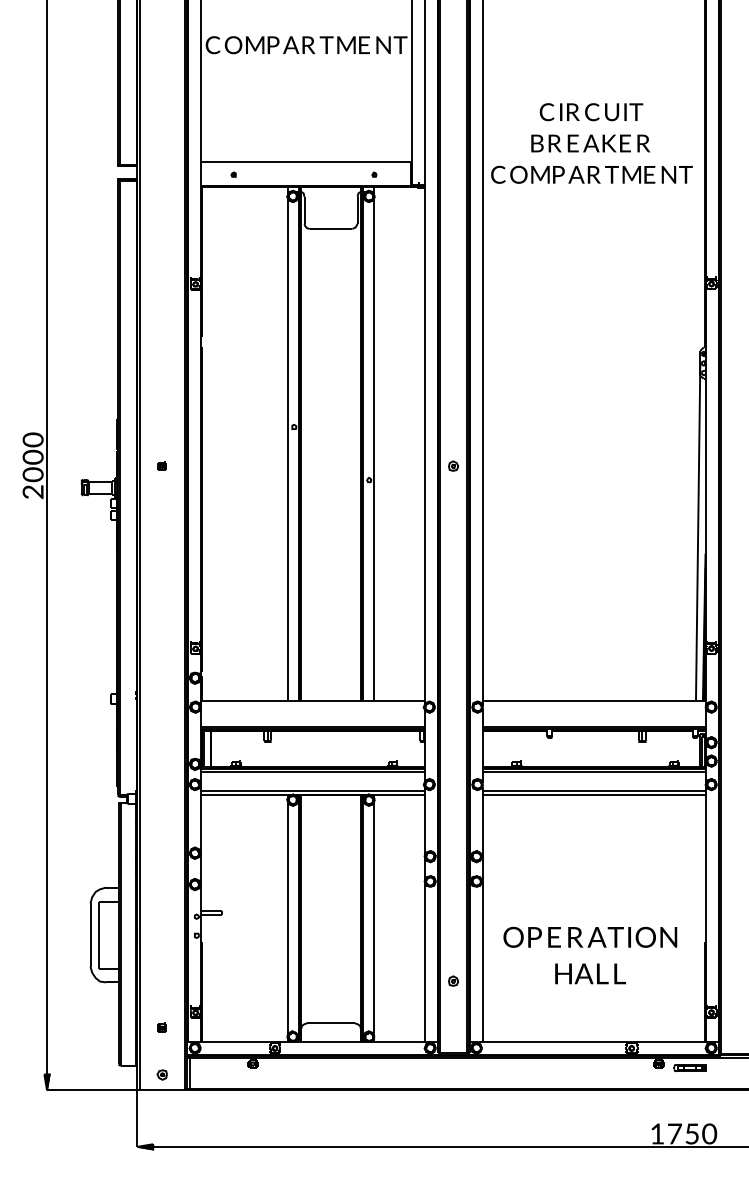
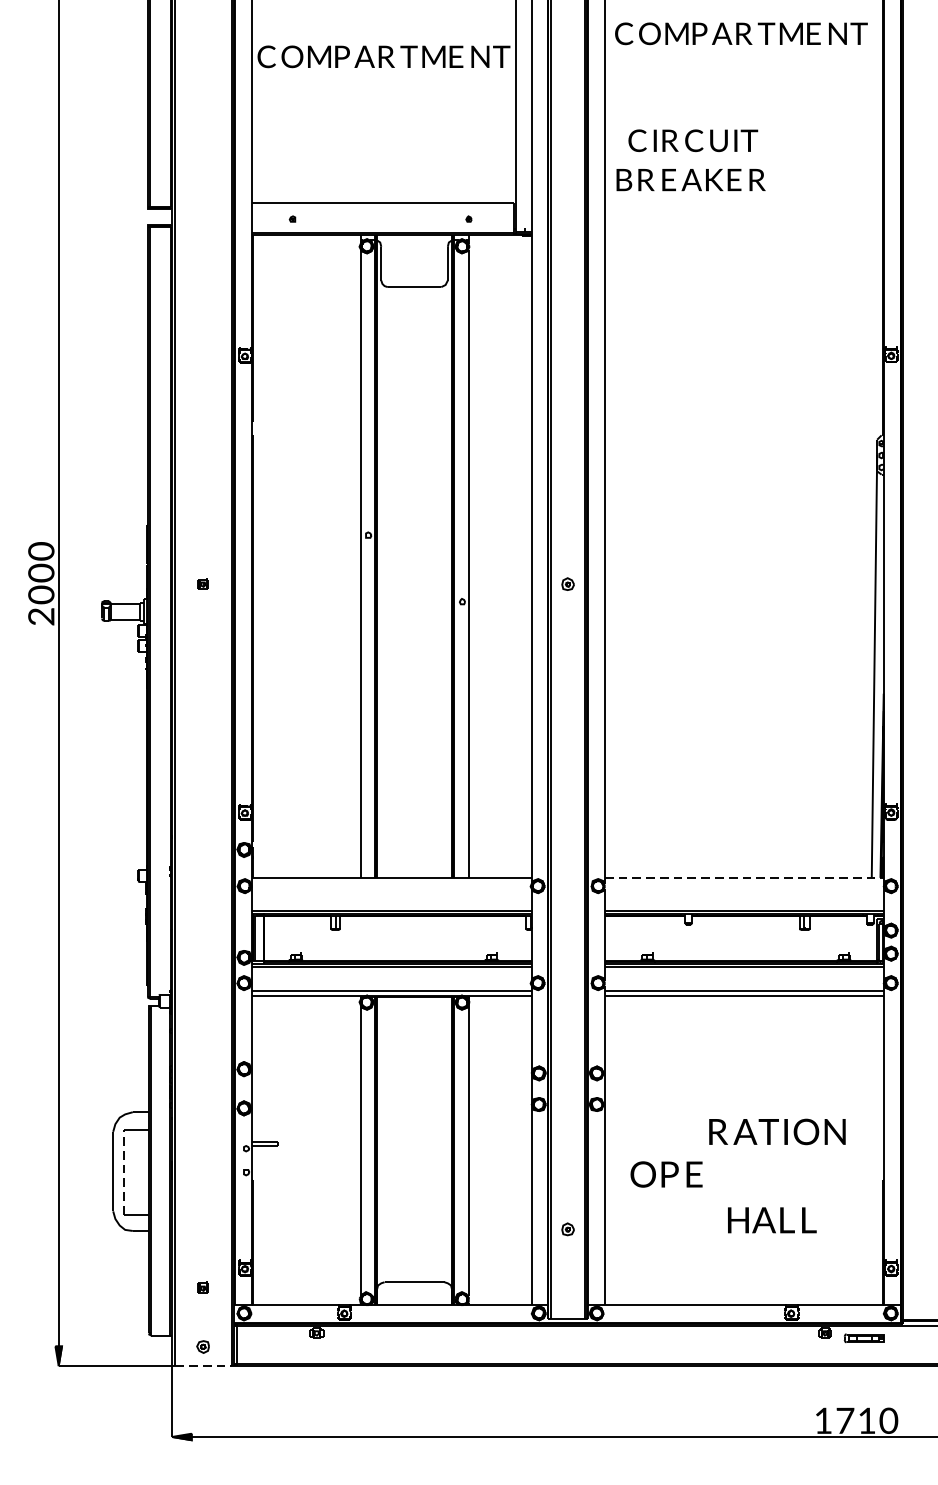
text: (591, 112) -> (693, 141), moved
text: (590, 143) -> (690, 179), moved
text: (591, 174) -> (740, 33), moved
line: (594, 700) -> (744, 877), solid -> dashed
line: (99, 935) -> (124, 1172), solid -> dashed
text: (622, 936) -> (777, 1130), moved
text: (590, 973) -> (772, 1219), moved
line: (162, 1090) -> (203, 1366), solid -> dashed
text: (691, 1133) -> (866, 1420), 5 -> 1

